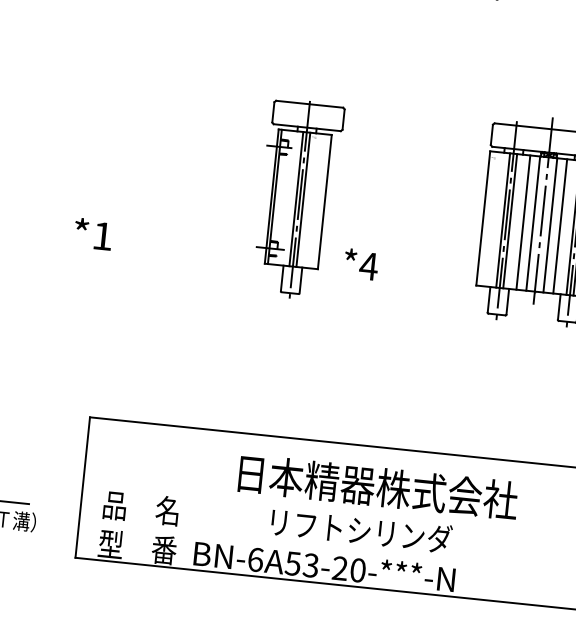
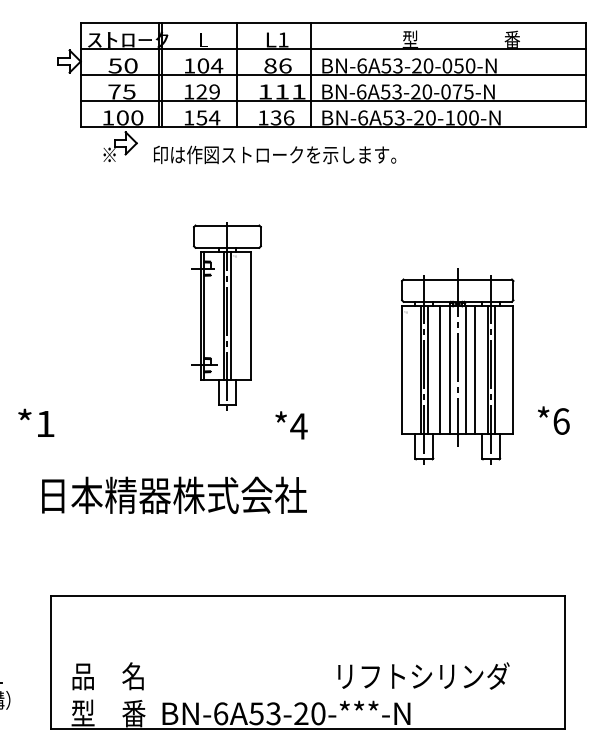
part: (298, 199) -> (226, 316), moved
text: (378, 486) -> (174, 494), moved
text: (361, 530) -> (423, 675), moved

